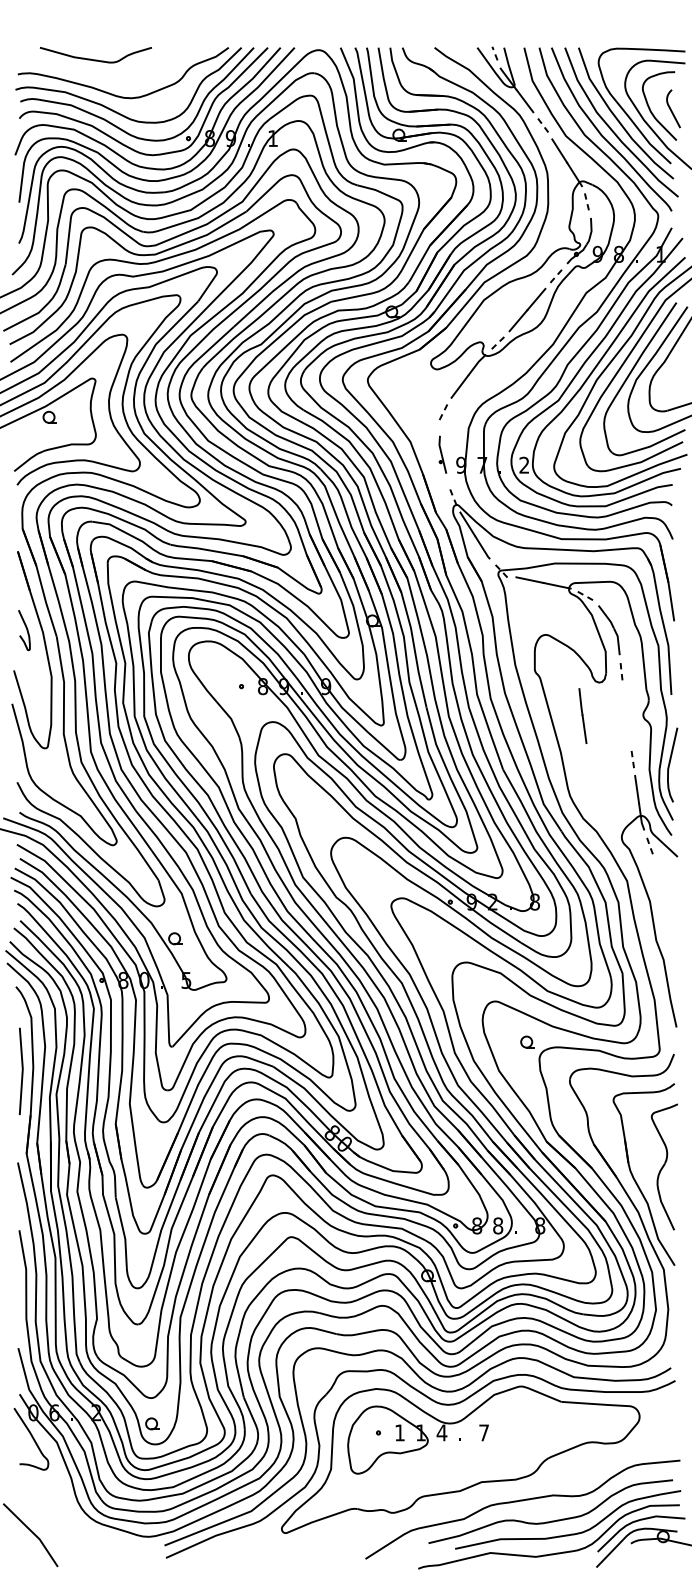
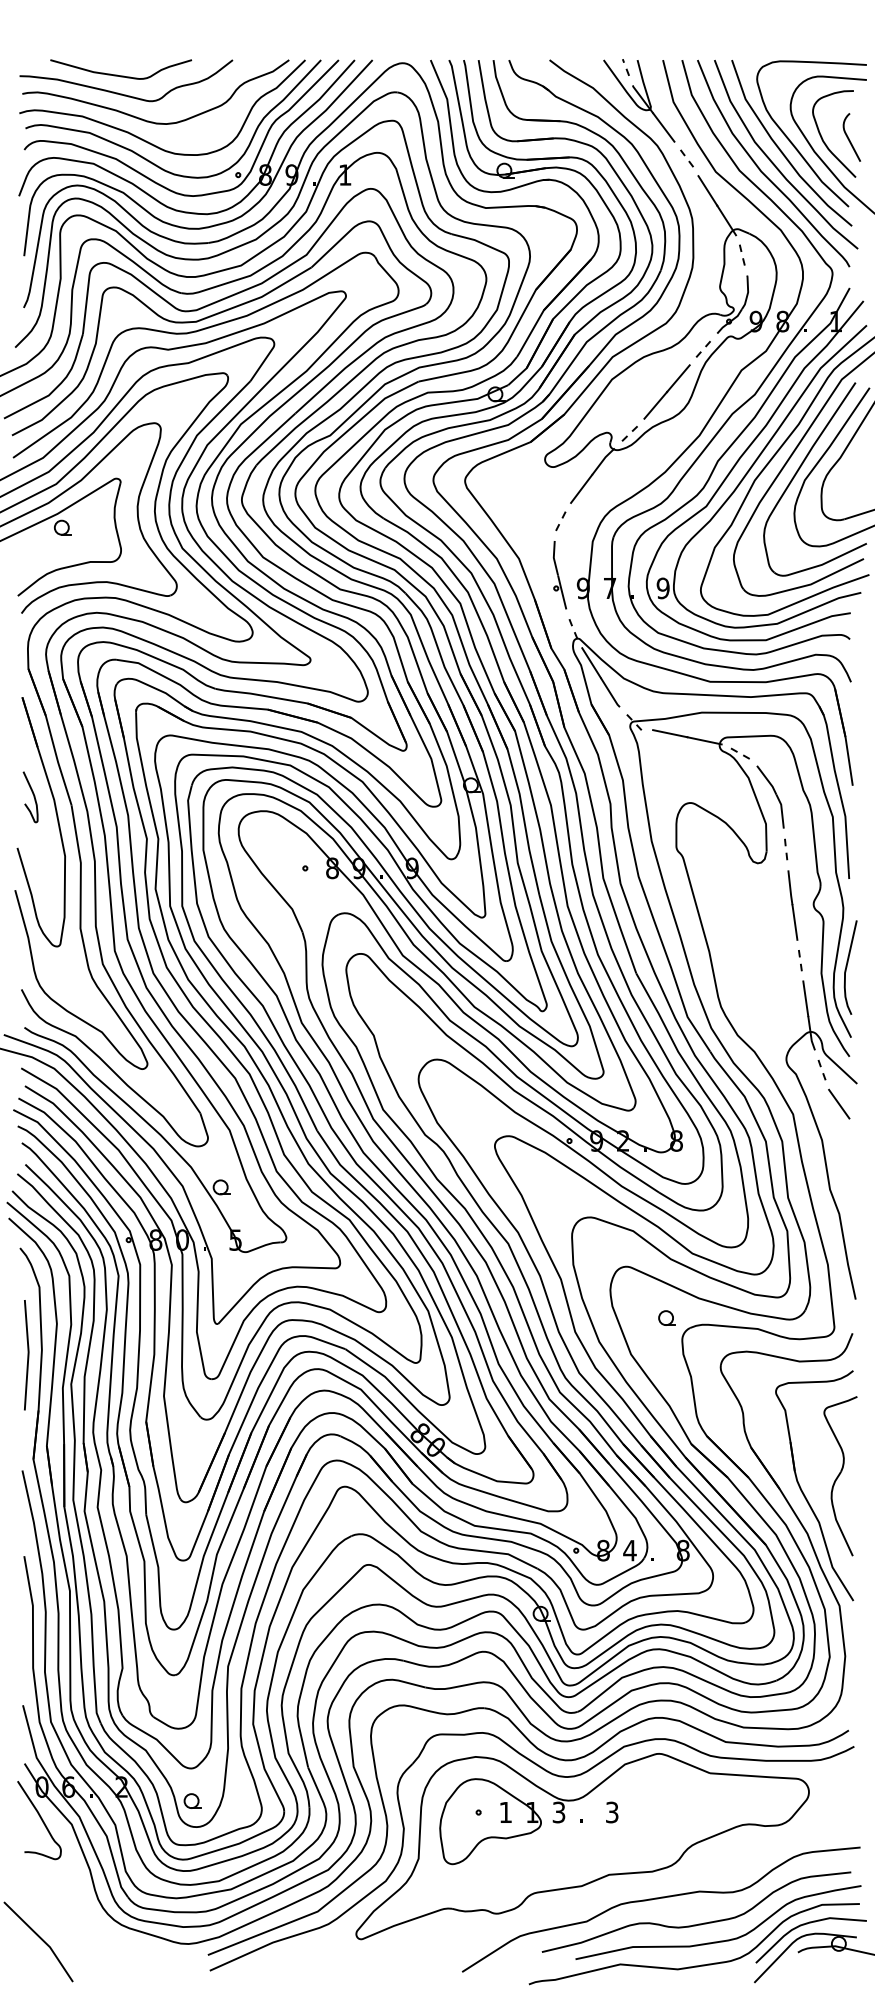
curve: (95, 73) -> (120, 92), added
part: (442, 454) -> (559, 574), size x1.43
text: (524, 464) -> (663, 587), 2 -> 9
line: (582, 715) -> (792, 904), moved
line: (663, 872) -> (839, 1103), added
text: (497, 1225) -> (629, 1550), 8 -> 4
text: (441, 1432) -> (558, 1812), 4 -> 3
text: (483, 1432) -> (611, 1812), 7 -> 3

